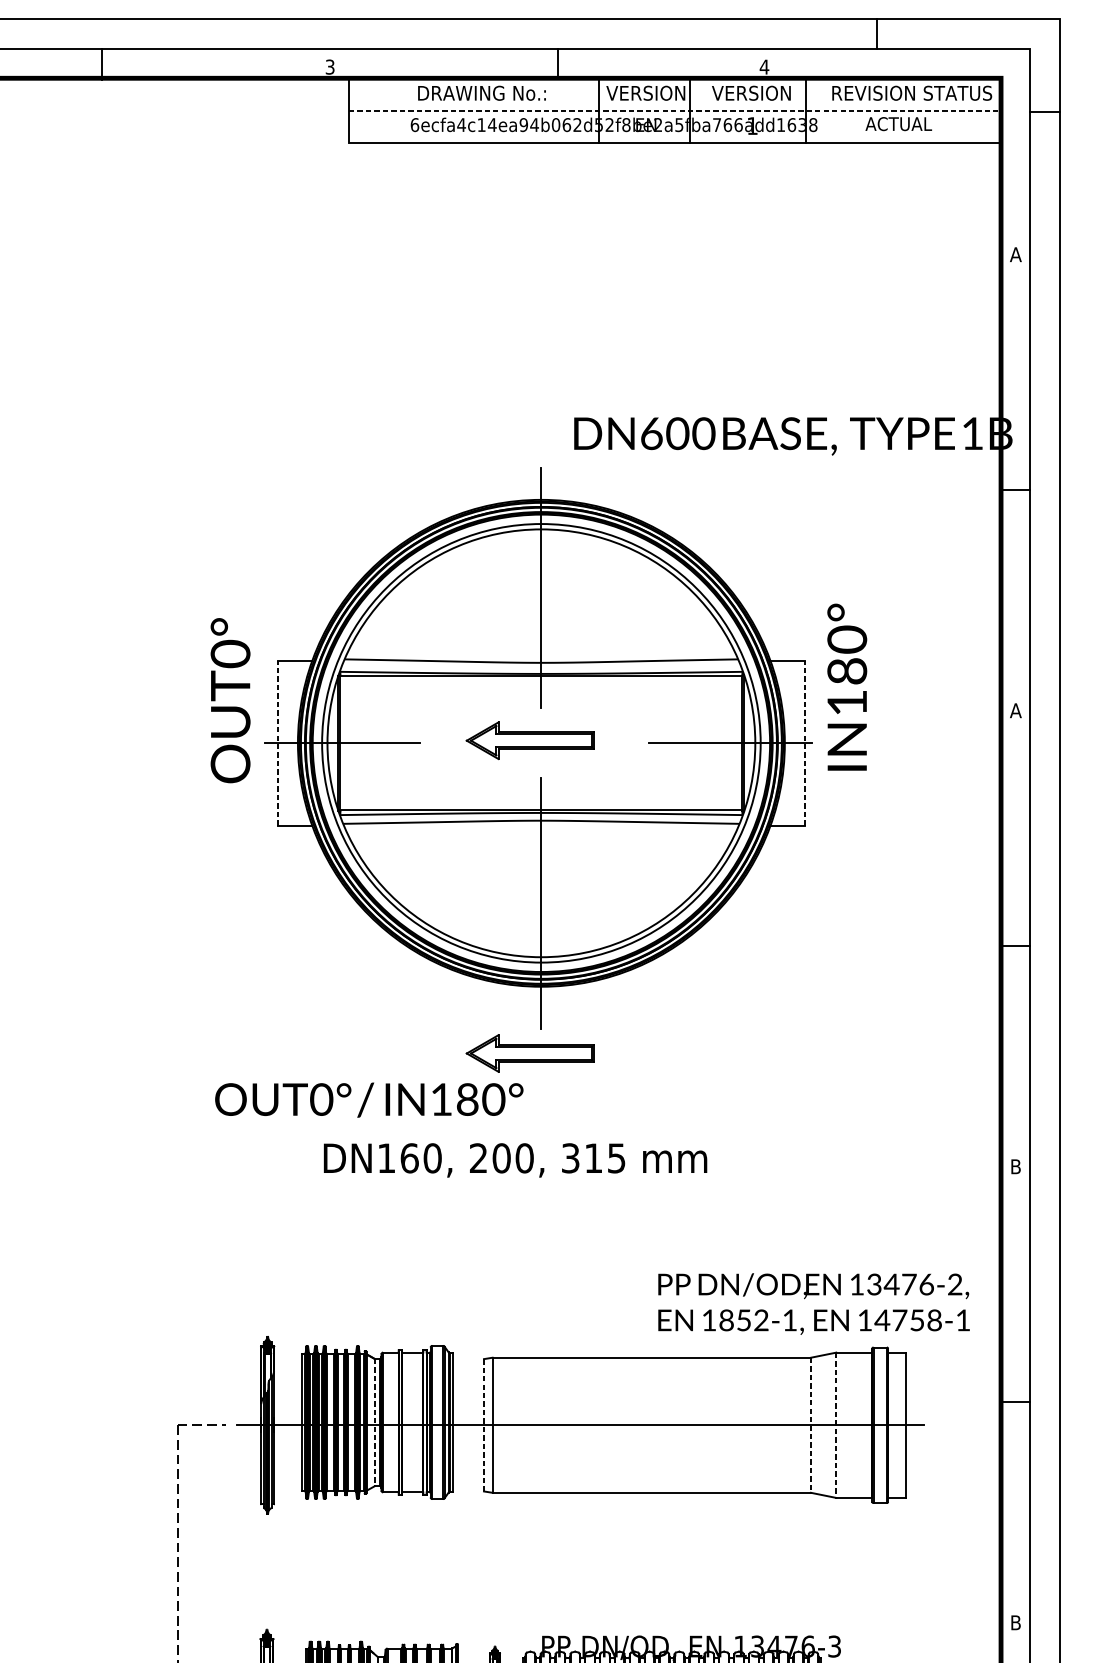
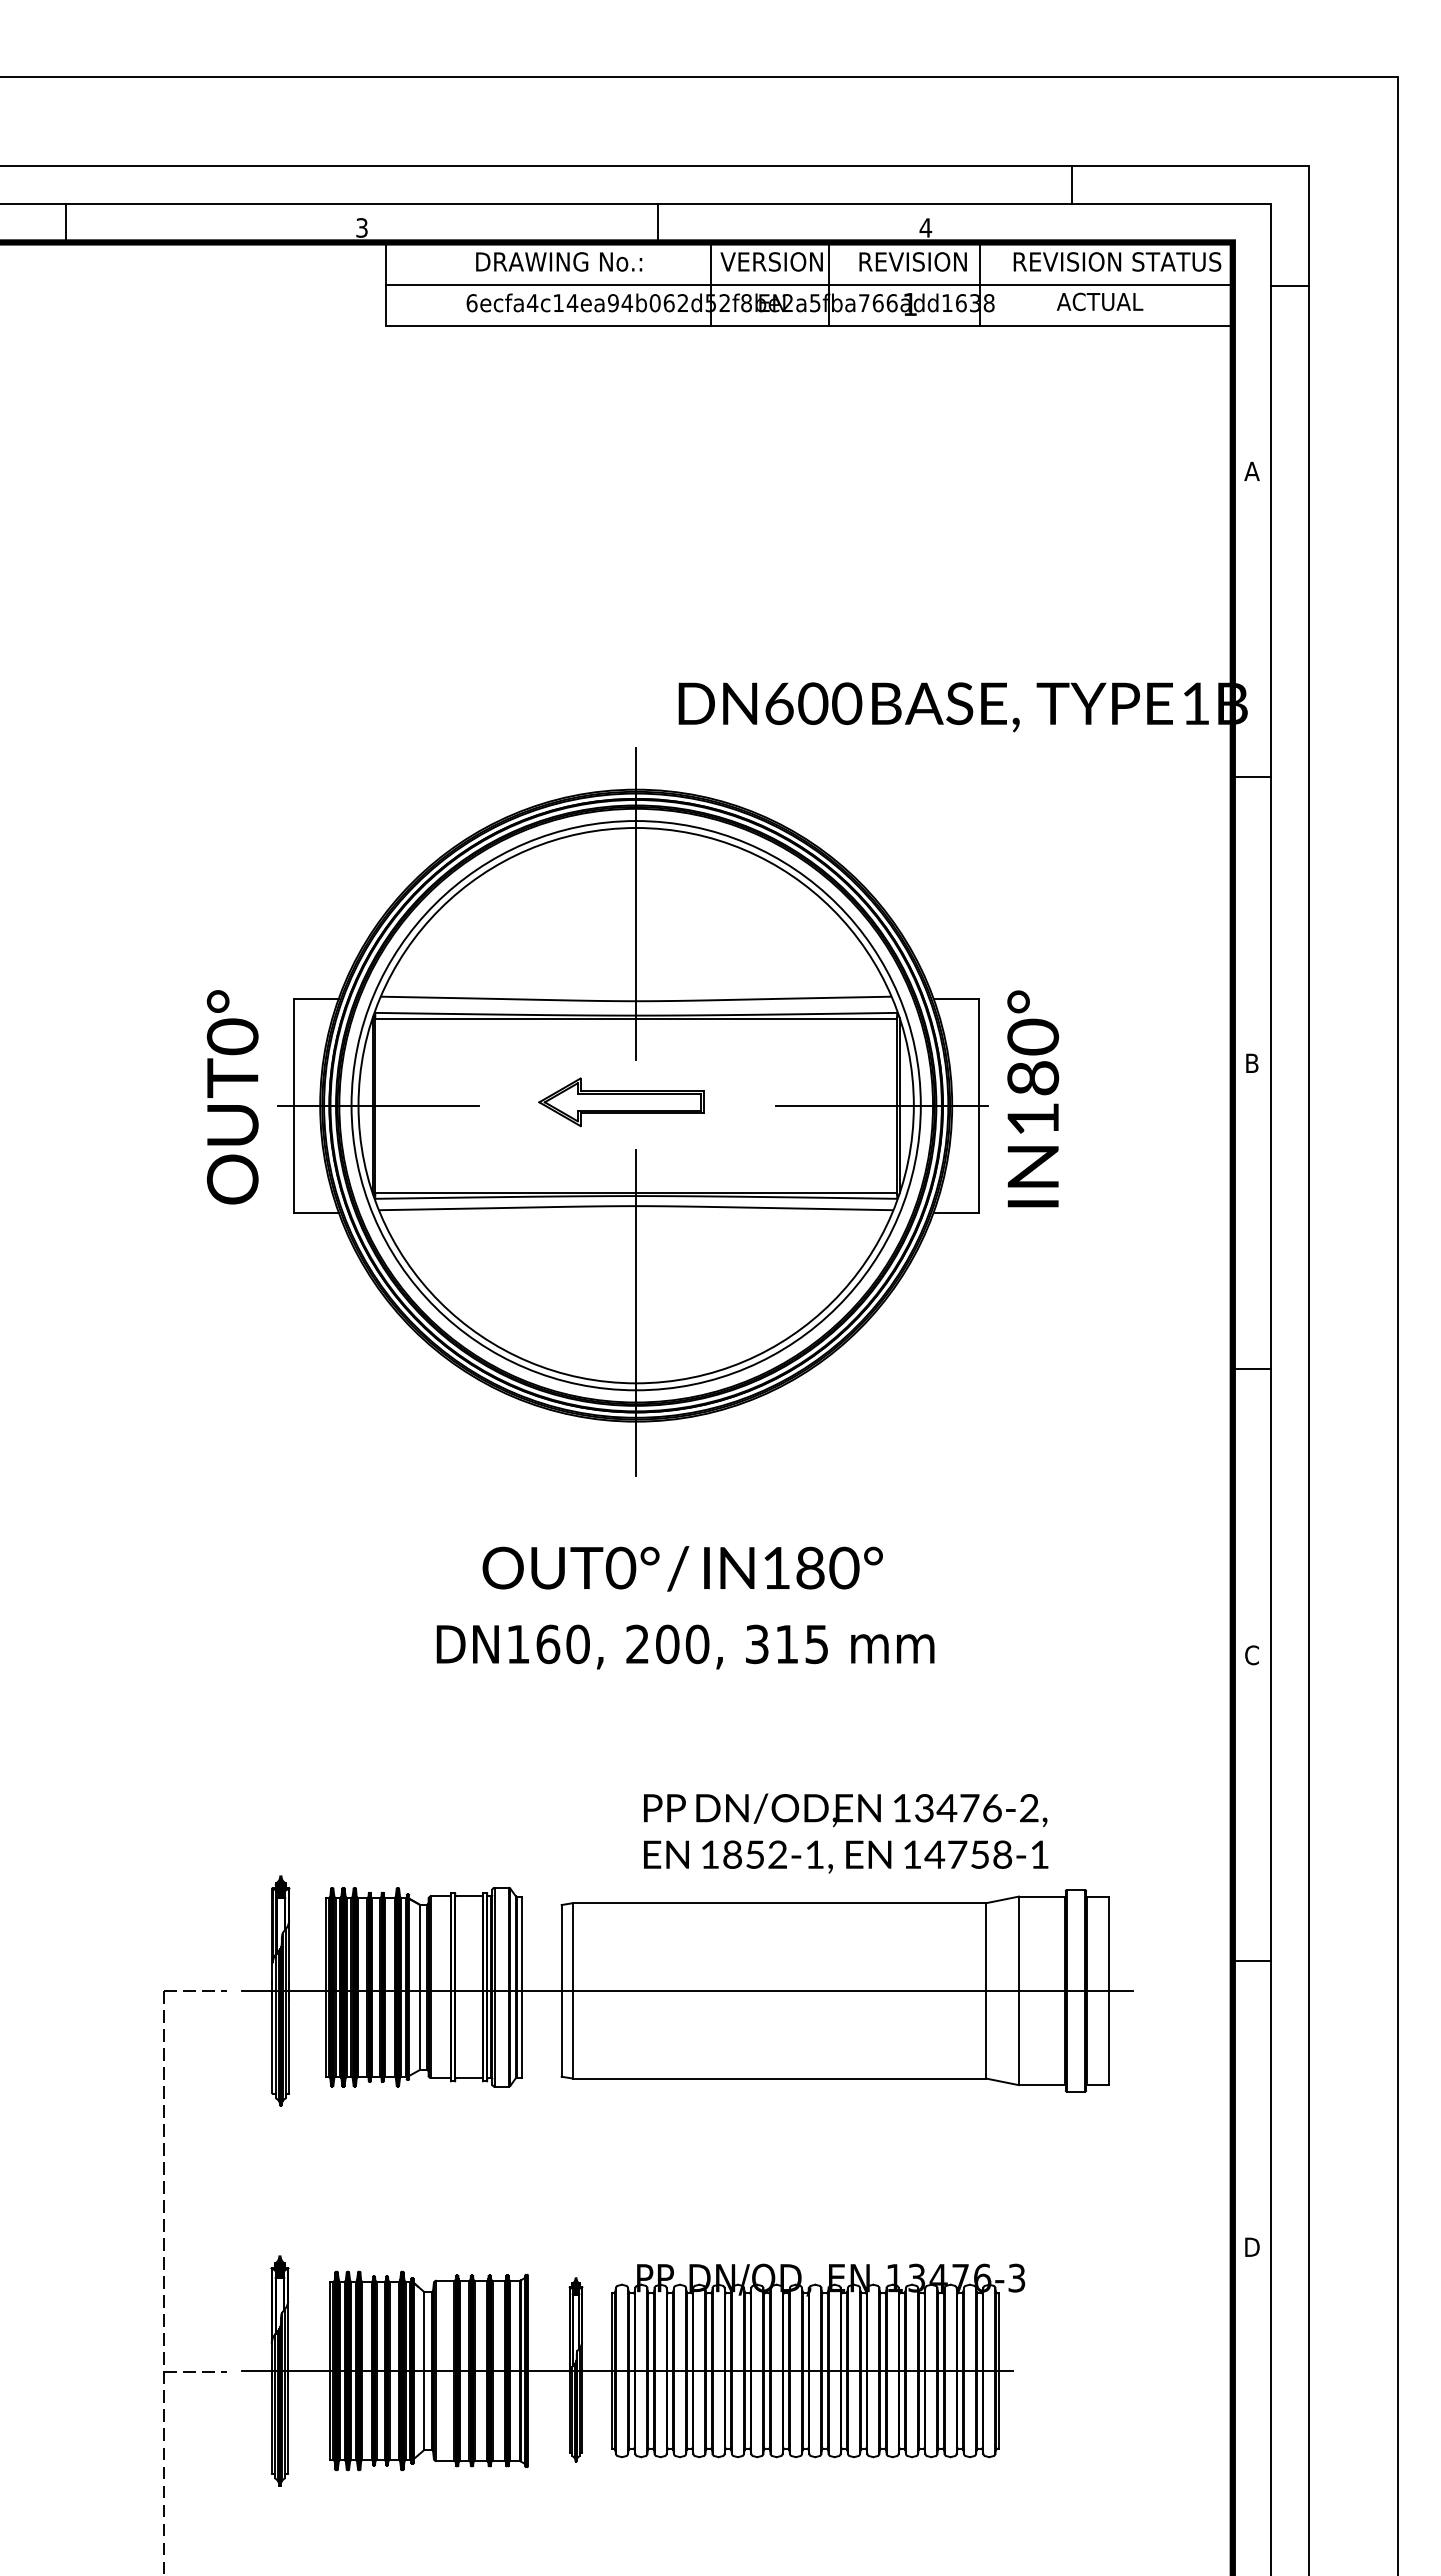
text: (753, 92) -> (911, 261), VERSION -> REVISION
line: (675, 110) -> (810, 284), dashed -> solid
text: (847, 686) -> (1033, 1098), moved
text: (230, 700) -> (232, 1097), moved
text: (1015, 710) -> (1251, 1062), A -> B
line: (277, 743) -> (293, 1105), dashed -> solid
line: (805, 743) -> (978, 1105), dashed -> solid
part: (530, 1053) -> (621, 1508), removed
text: (369, 1099) -> (682, 1568), moved
text: (515, 1159) -> (685, 1646), moved
text: (1015, 1166) -> (1251, 1655), B -> C
text: (814, 1304) -> (846, 1833), moved
line: (374, 1422) -> (419, 1987), dashed -> solid
line: (483, 1424) -> (561, 1990), dashed -> solid
line: (811, 1424) -> (986, 1990), dashed -> solid
line: (835, 1425) -> (1018, 1991), dashed -> solid
text: (1016, 1622) -> (1252, 2246), B -> D

